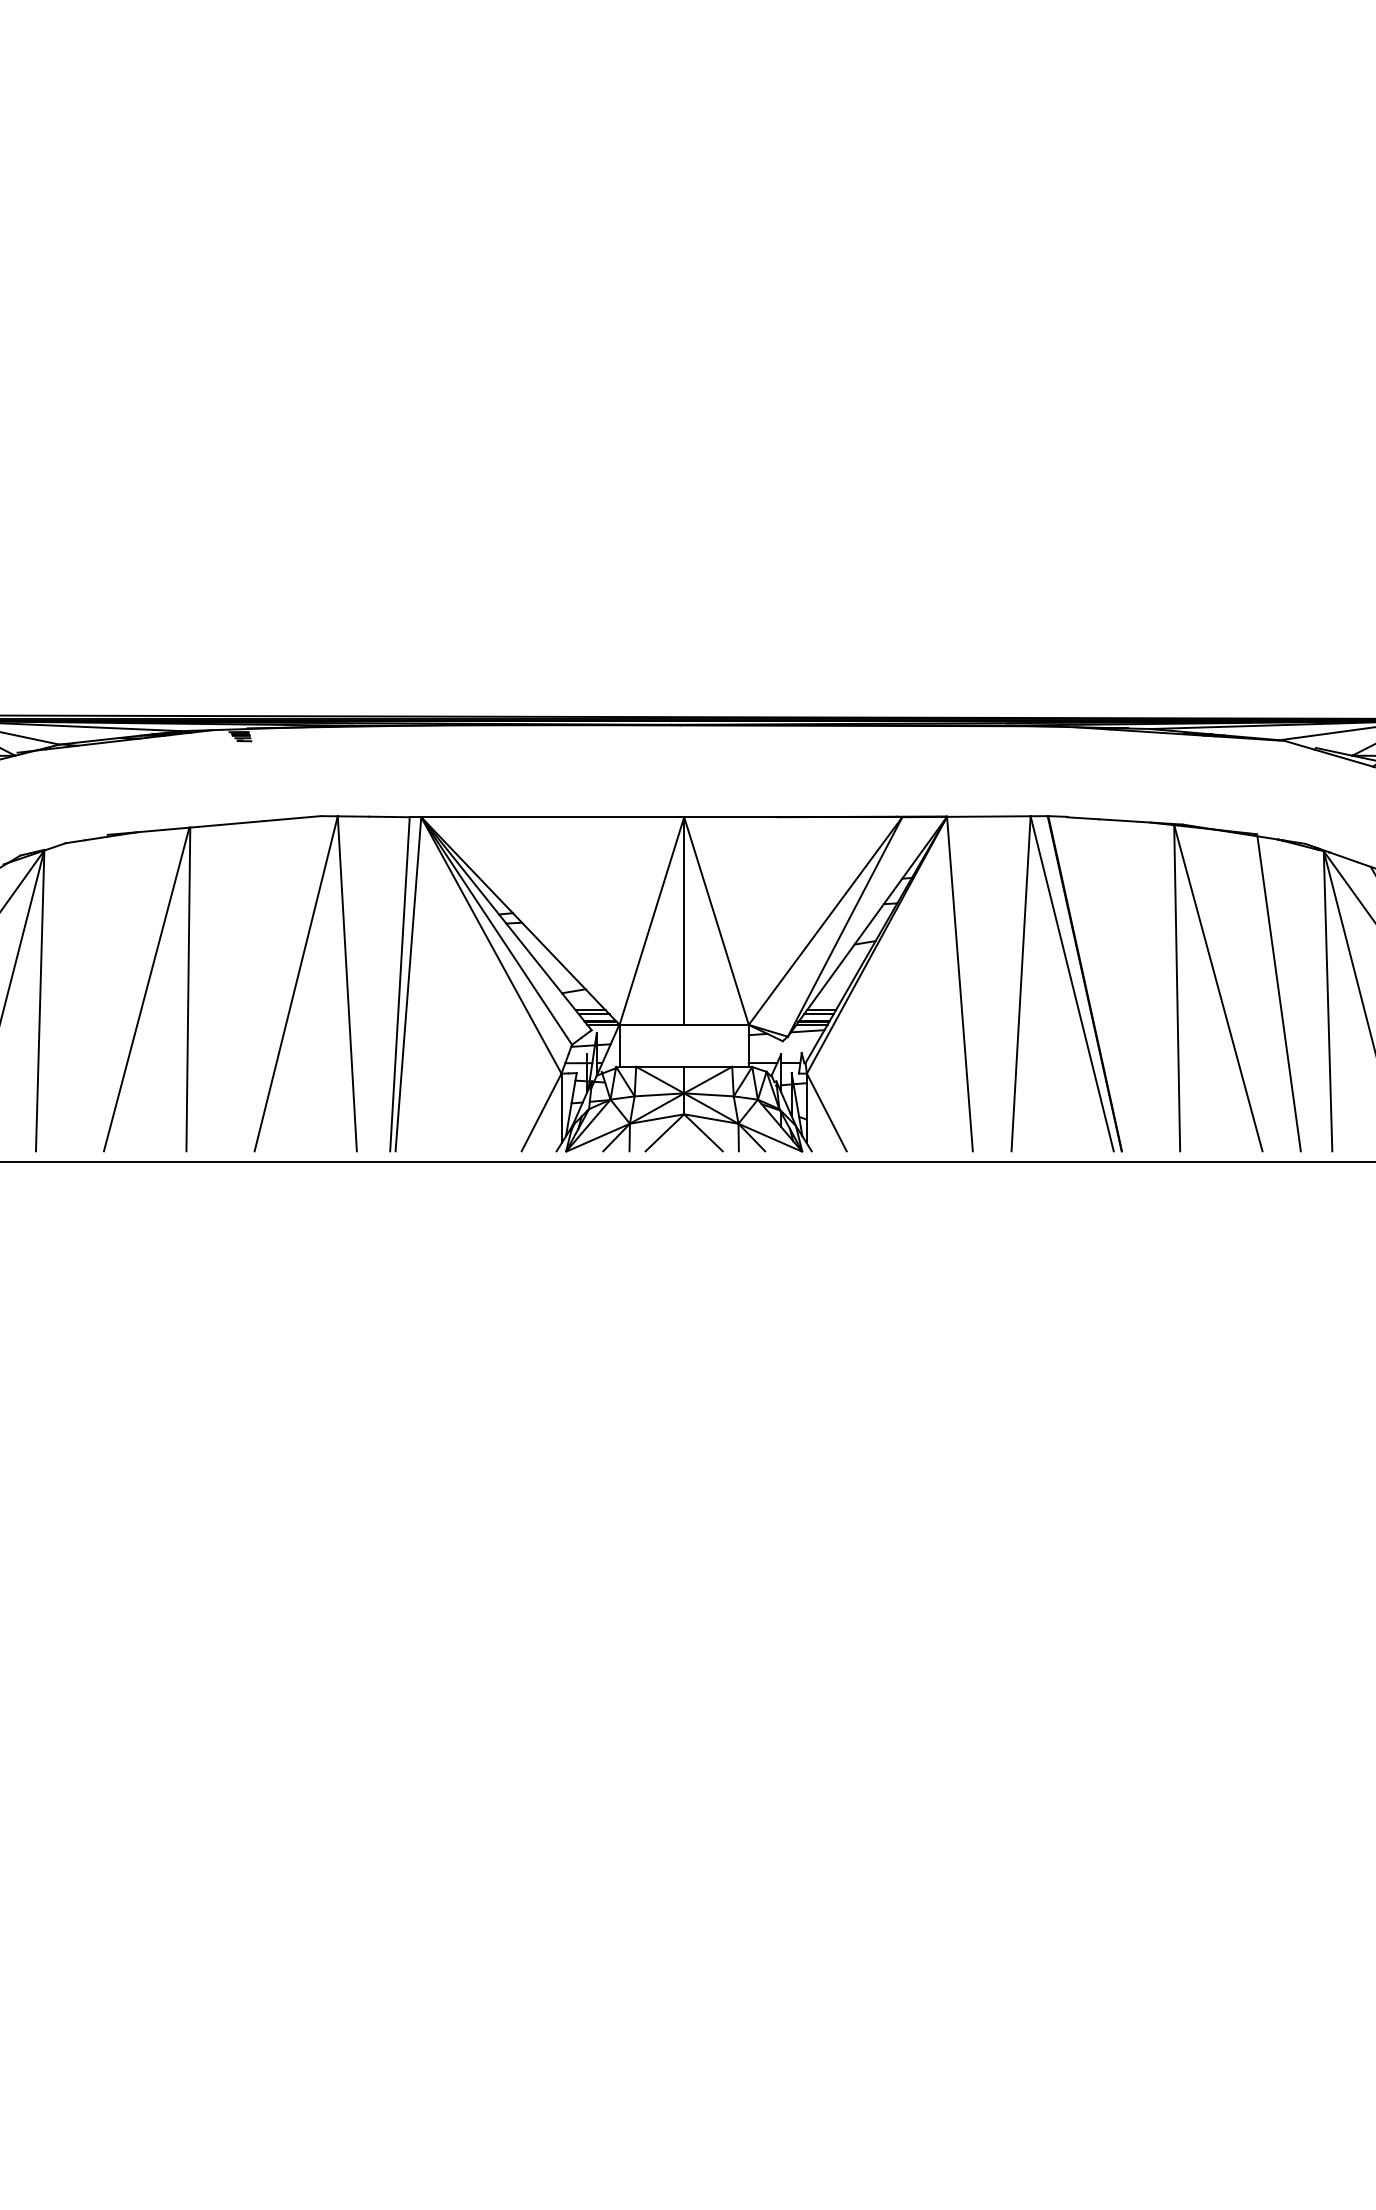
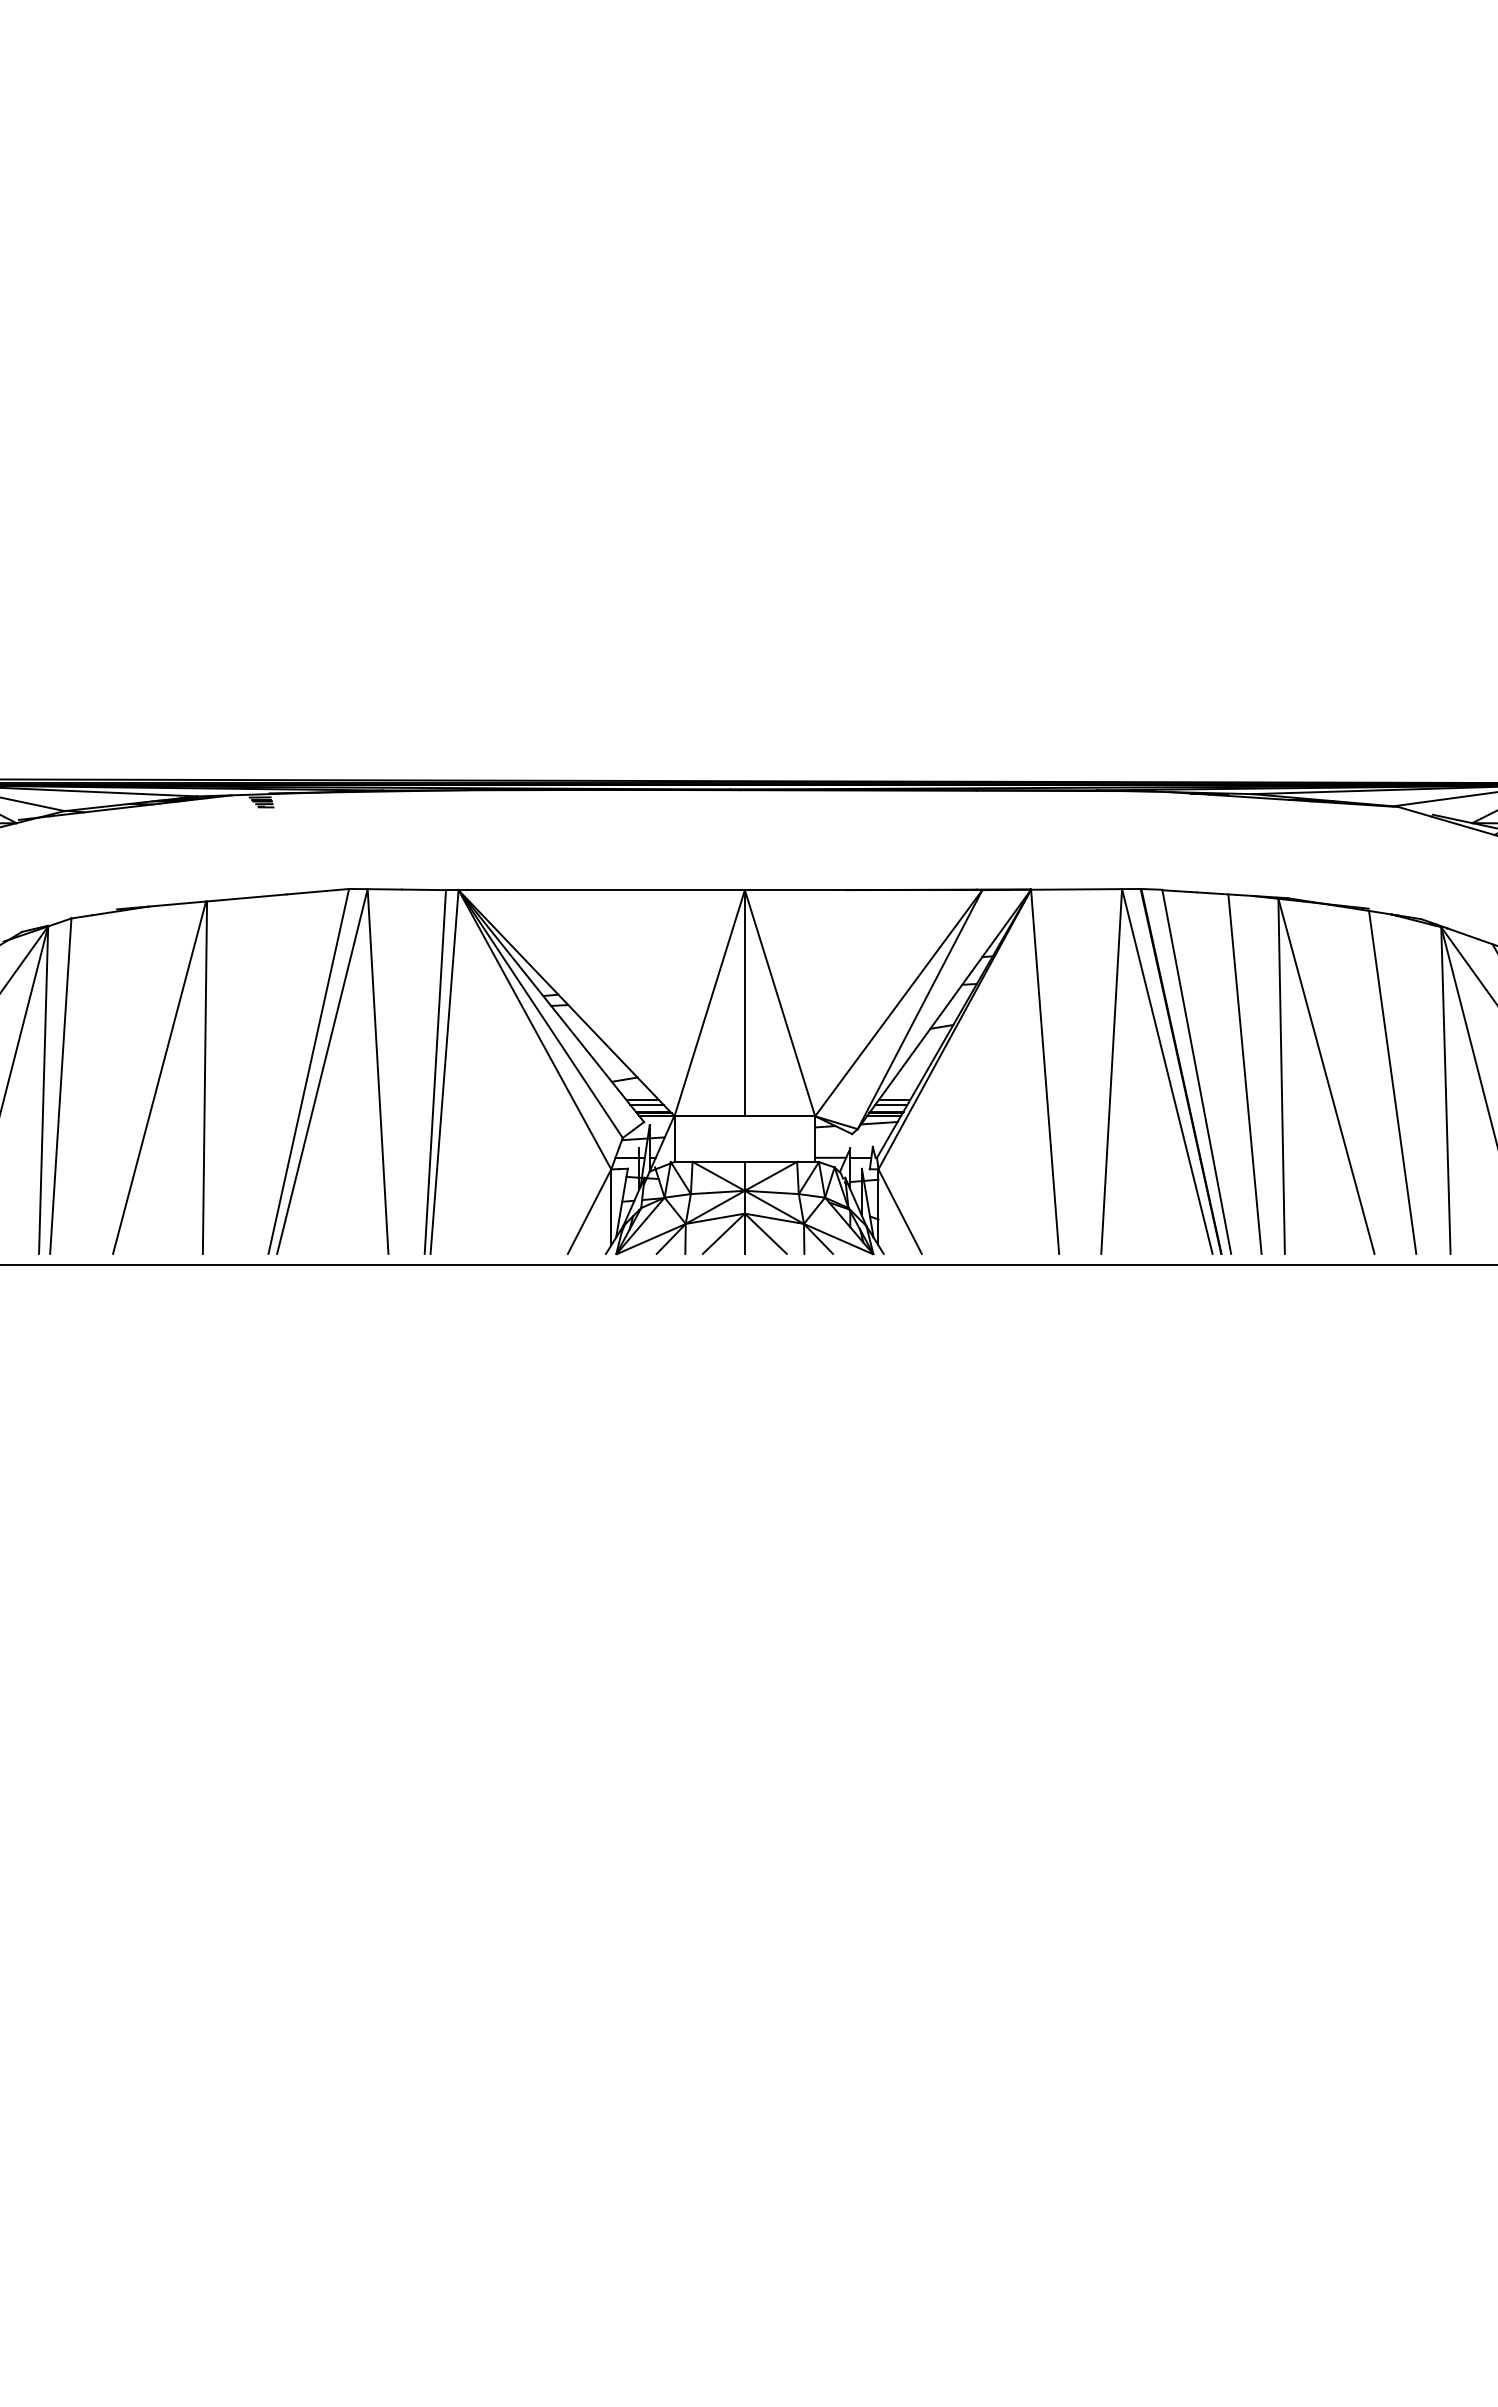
line: (283, 982) -> (308, 1070), added
line: (1098, 983) -> (1196, 1071), added
line: (1143, 985) -> (1244, 1073), added
line: (55, 996) -> (60, 1085), added
line: (683, 1132) -> (744, 1233), added

